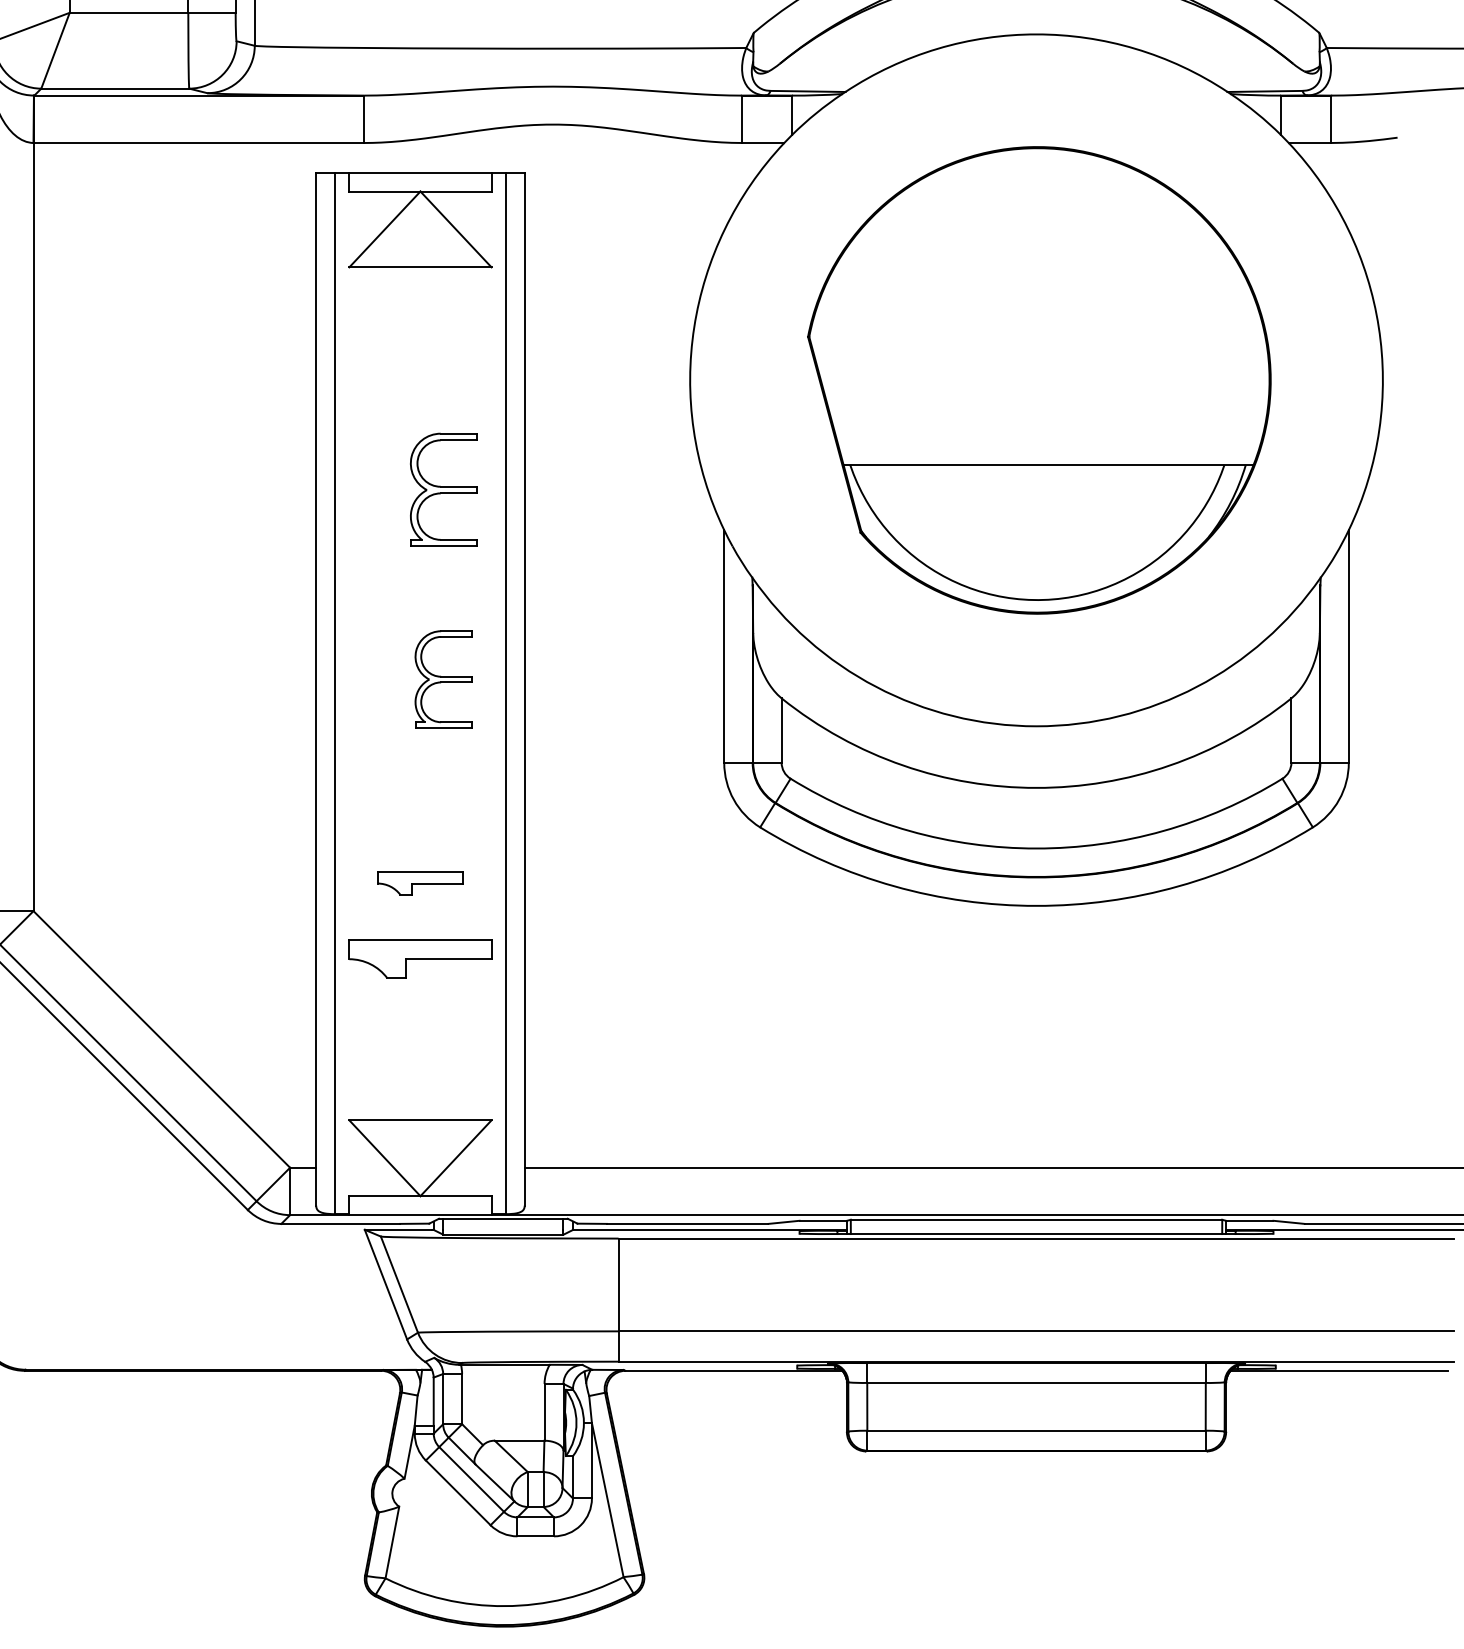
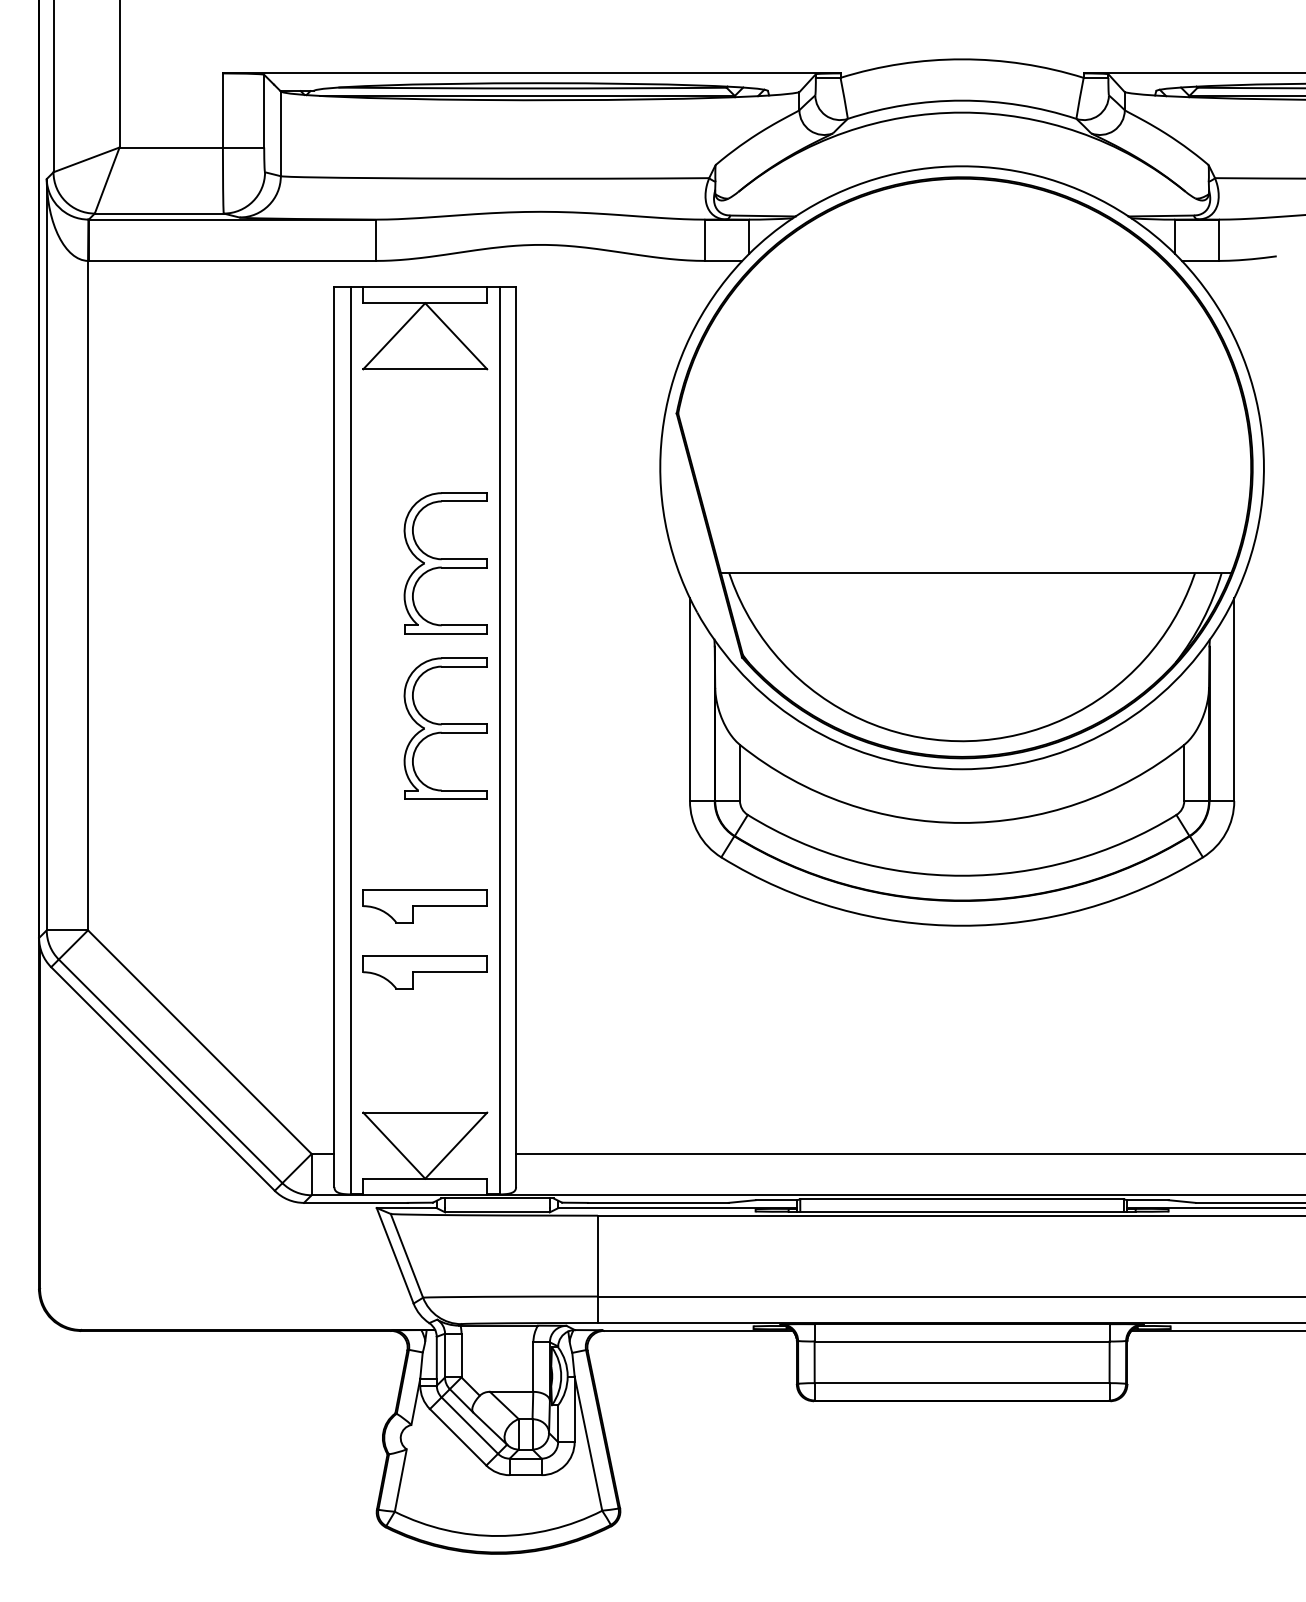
part: (1039, 380) -> (964, 467), size x1.43
part: (443, 490) -> (445, 563), size x1.43
part: (443, 679) -> (445, 728), size x1.67
part: (419, 883) -> (424, 906), size x1.67

